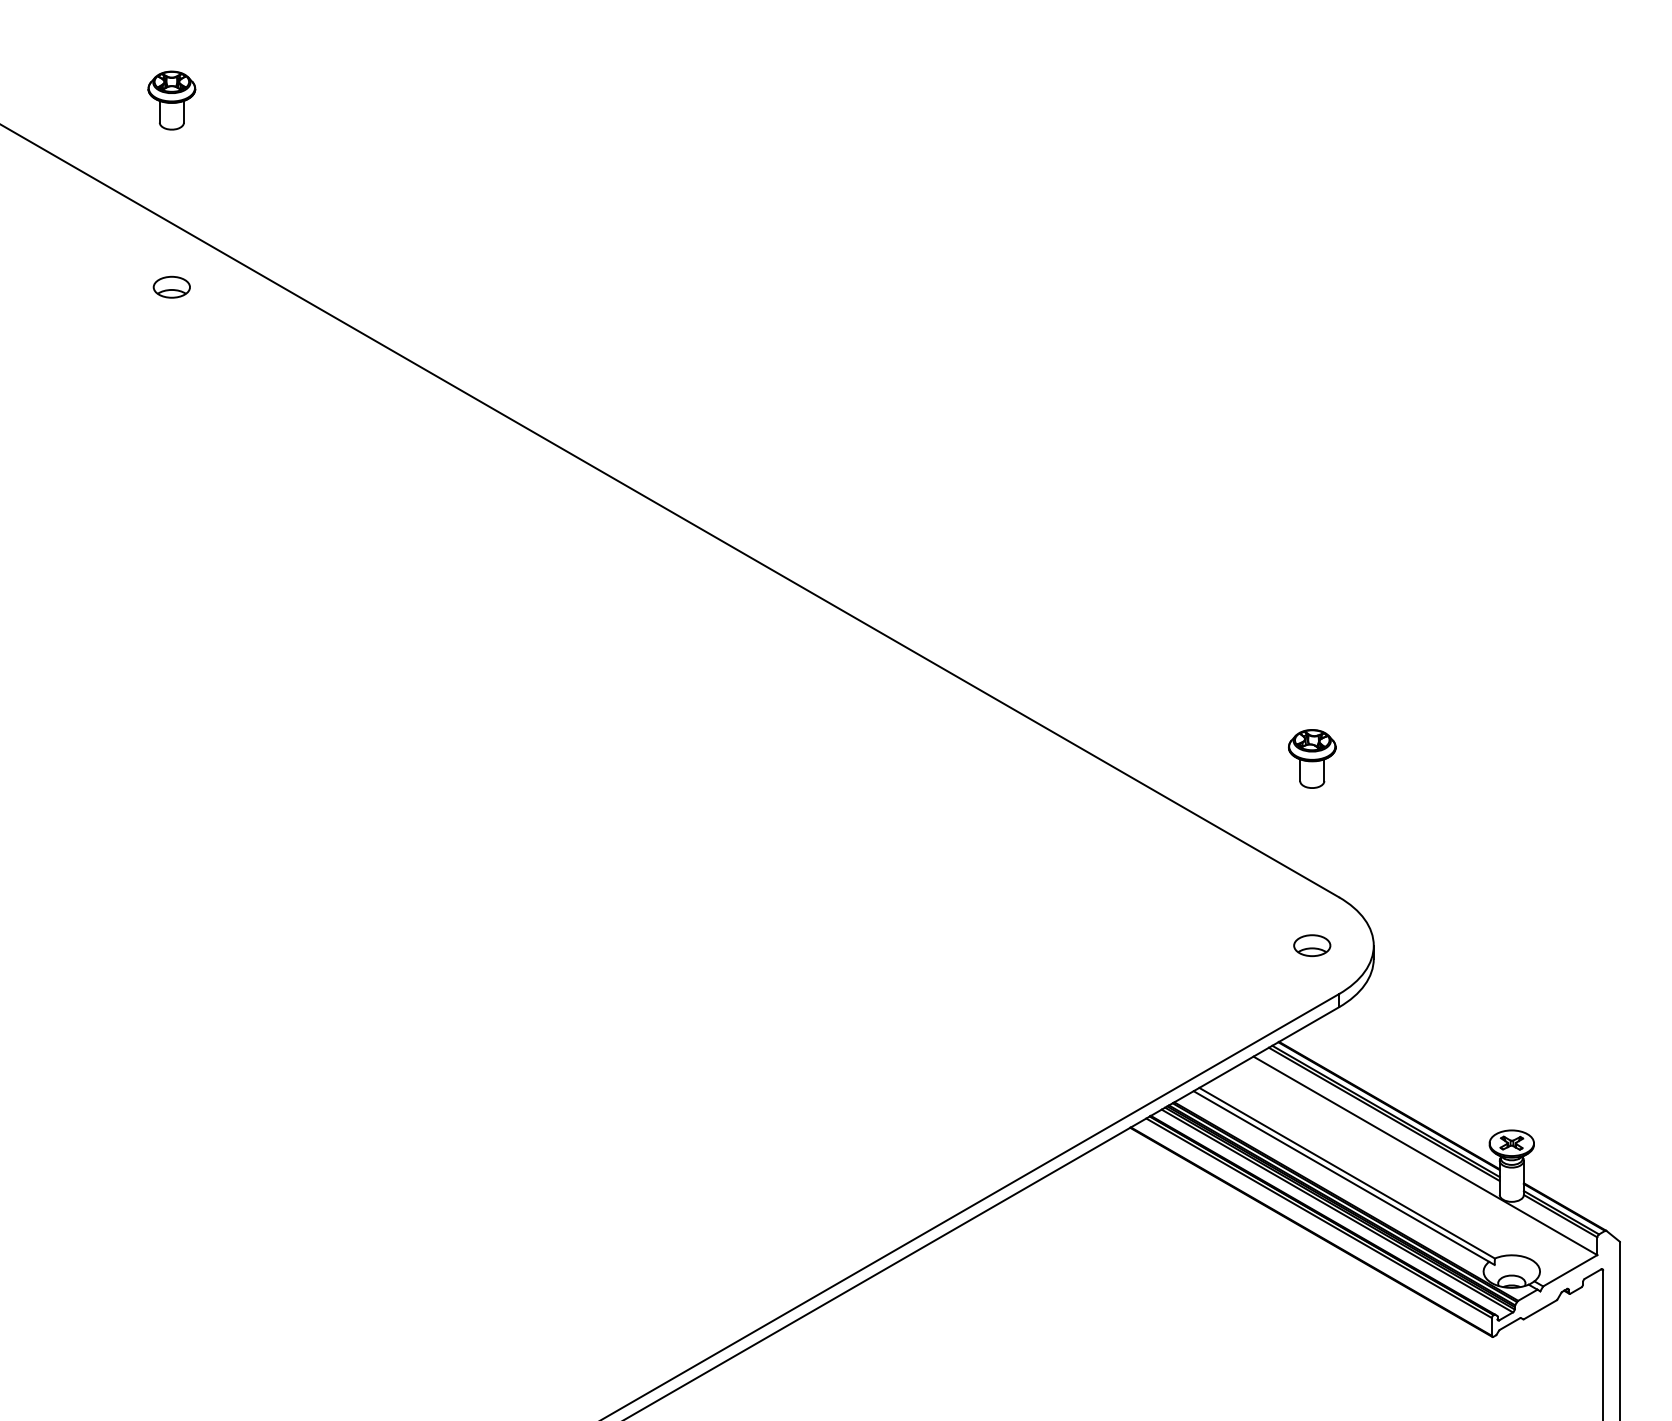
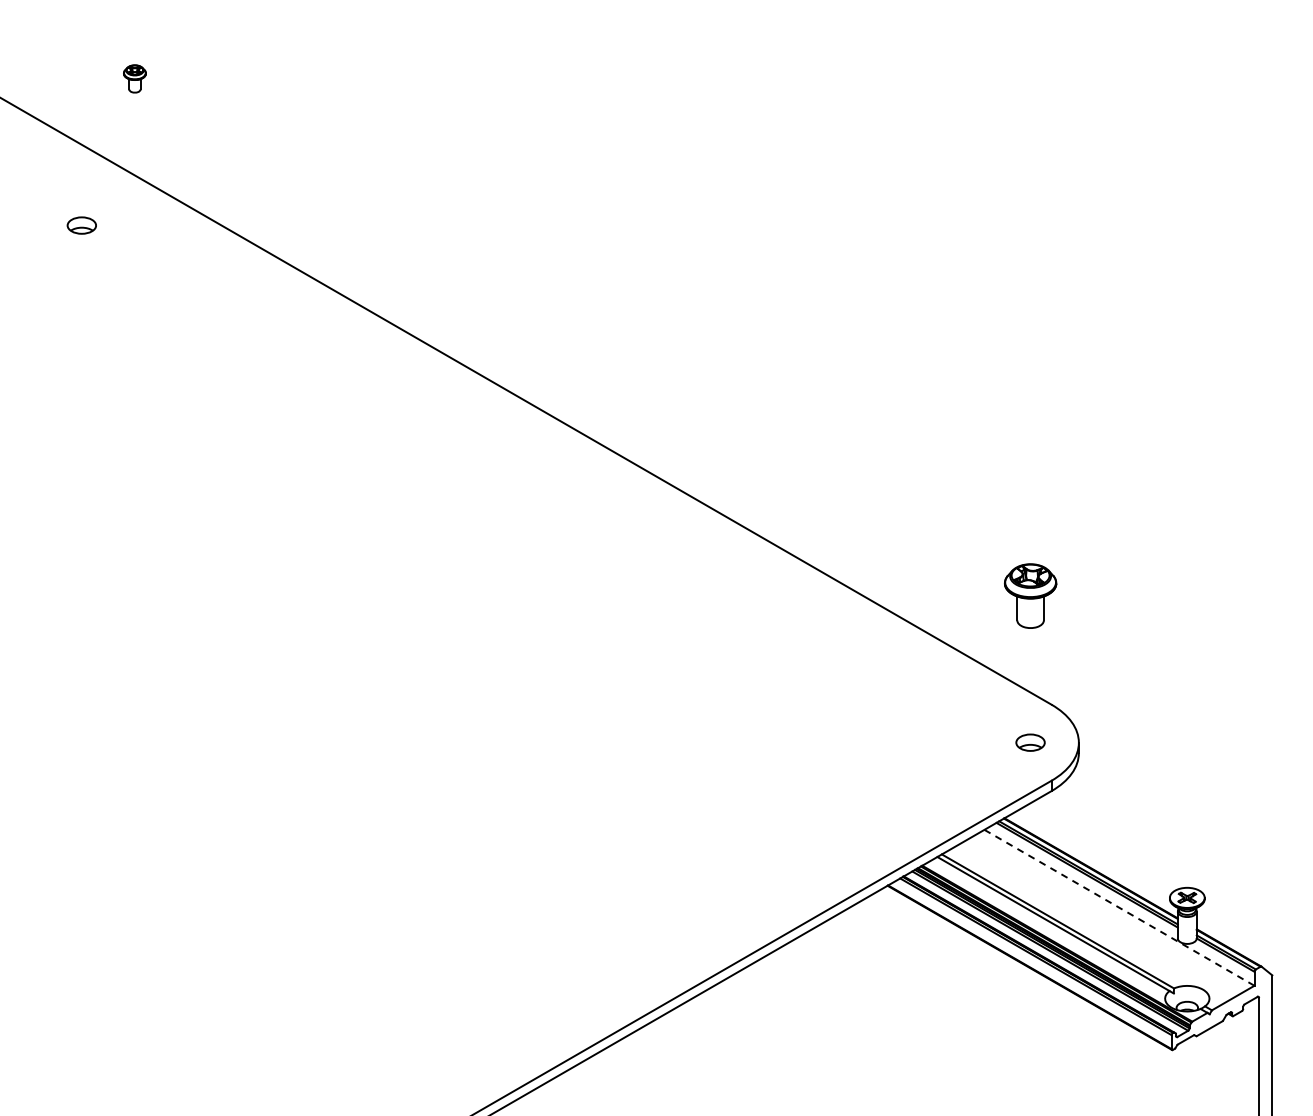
part: (171, 100) -> (134, 78), size x0.6
part: (171, 287) -> (81, 225), moved
part: (1312, 758) -> (1030, 595), size x1.4
line: (1425, 1155) -> (1119, 907), solid -> dashed

